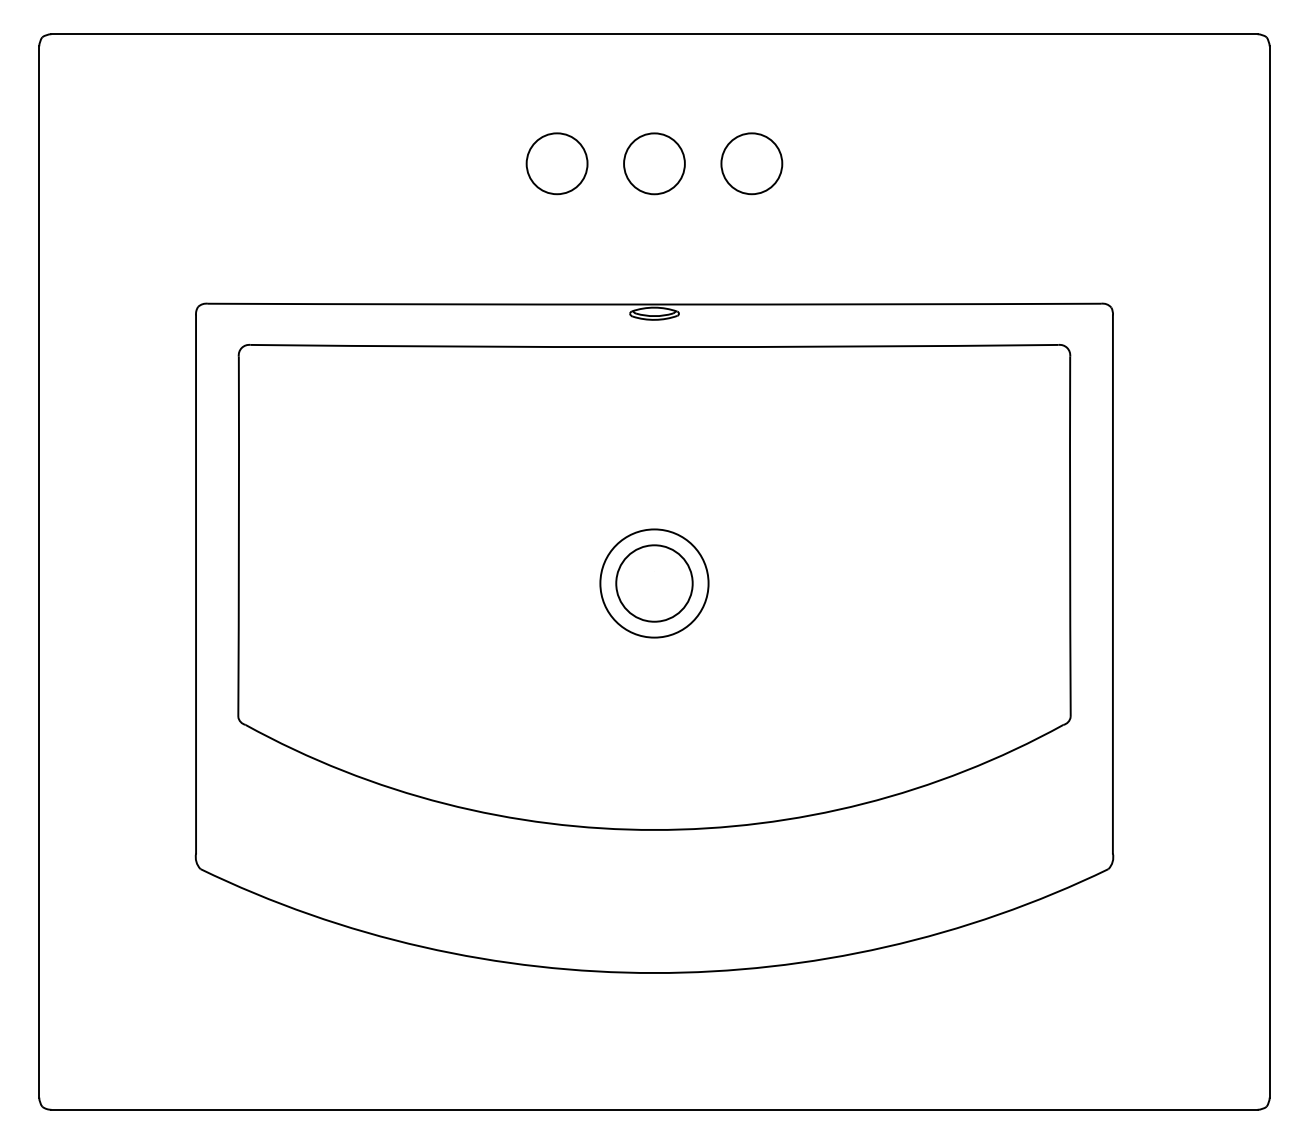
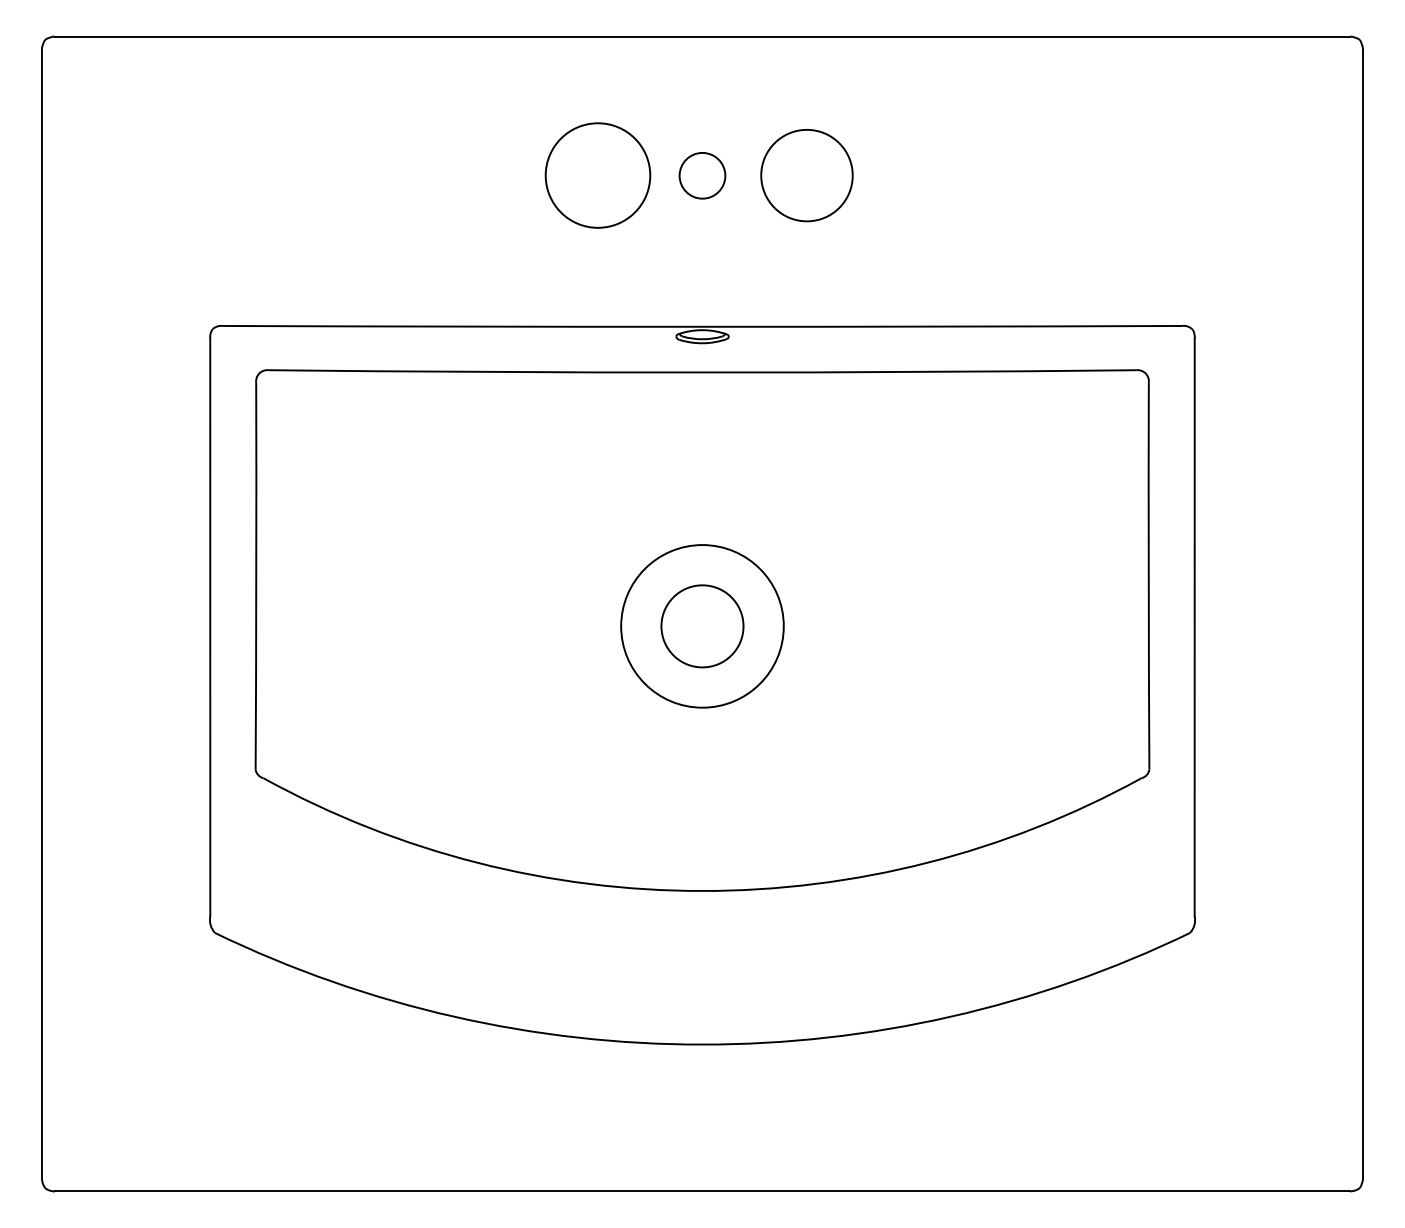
circle: (556, 163) -> (597, 175), size x1.6
circle: (654, 163) -> (702, 175), size x0.7
circle: (751, 163) -> (806, 175), size x1.4
circle: (654, 583) -> (702, 626), size x1.4

